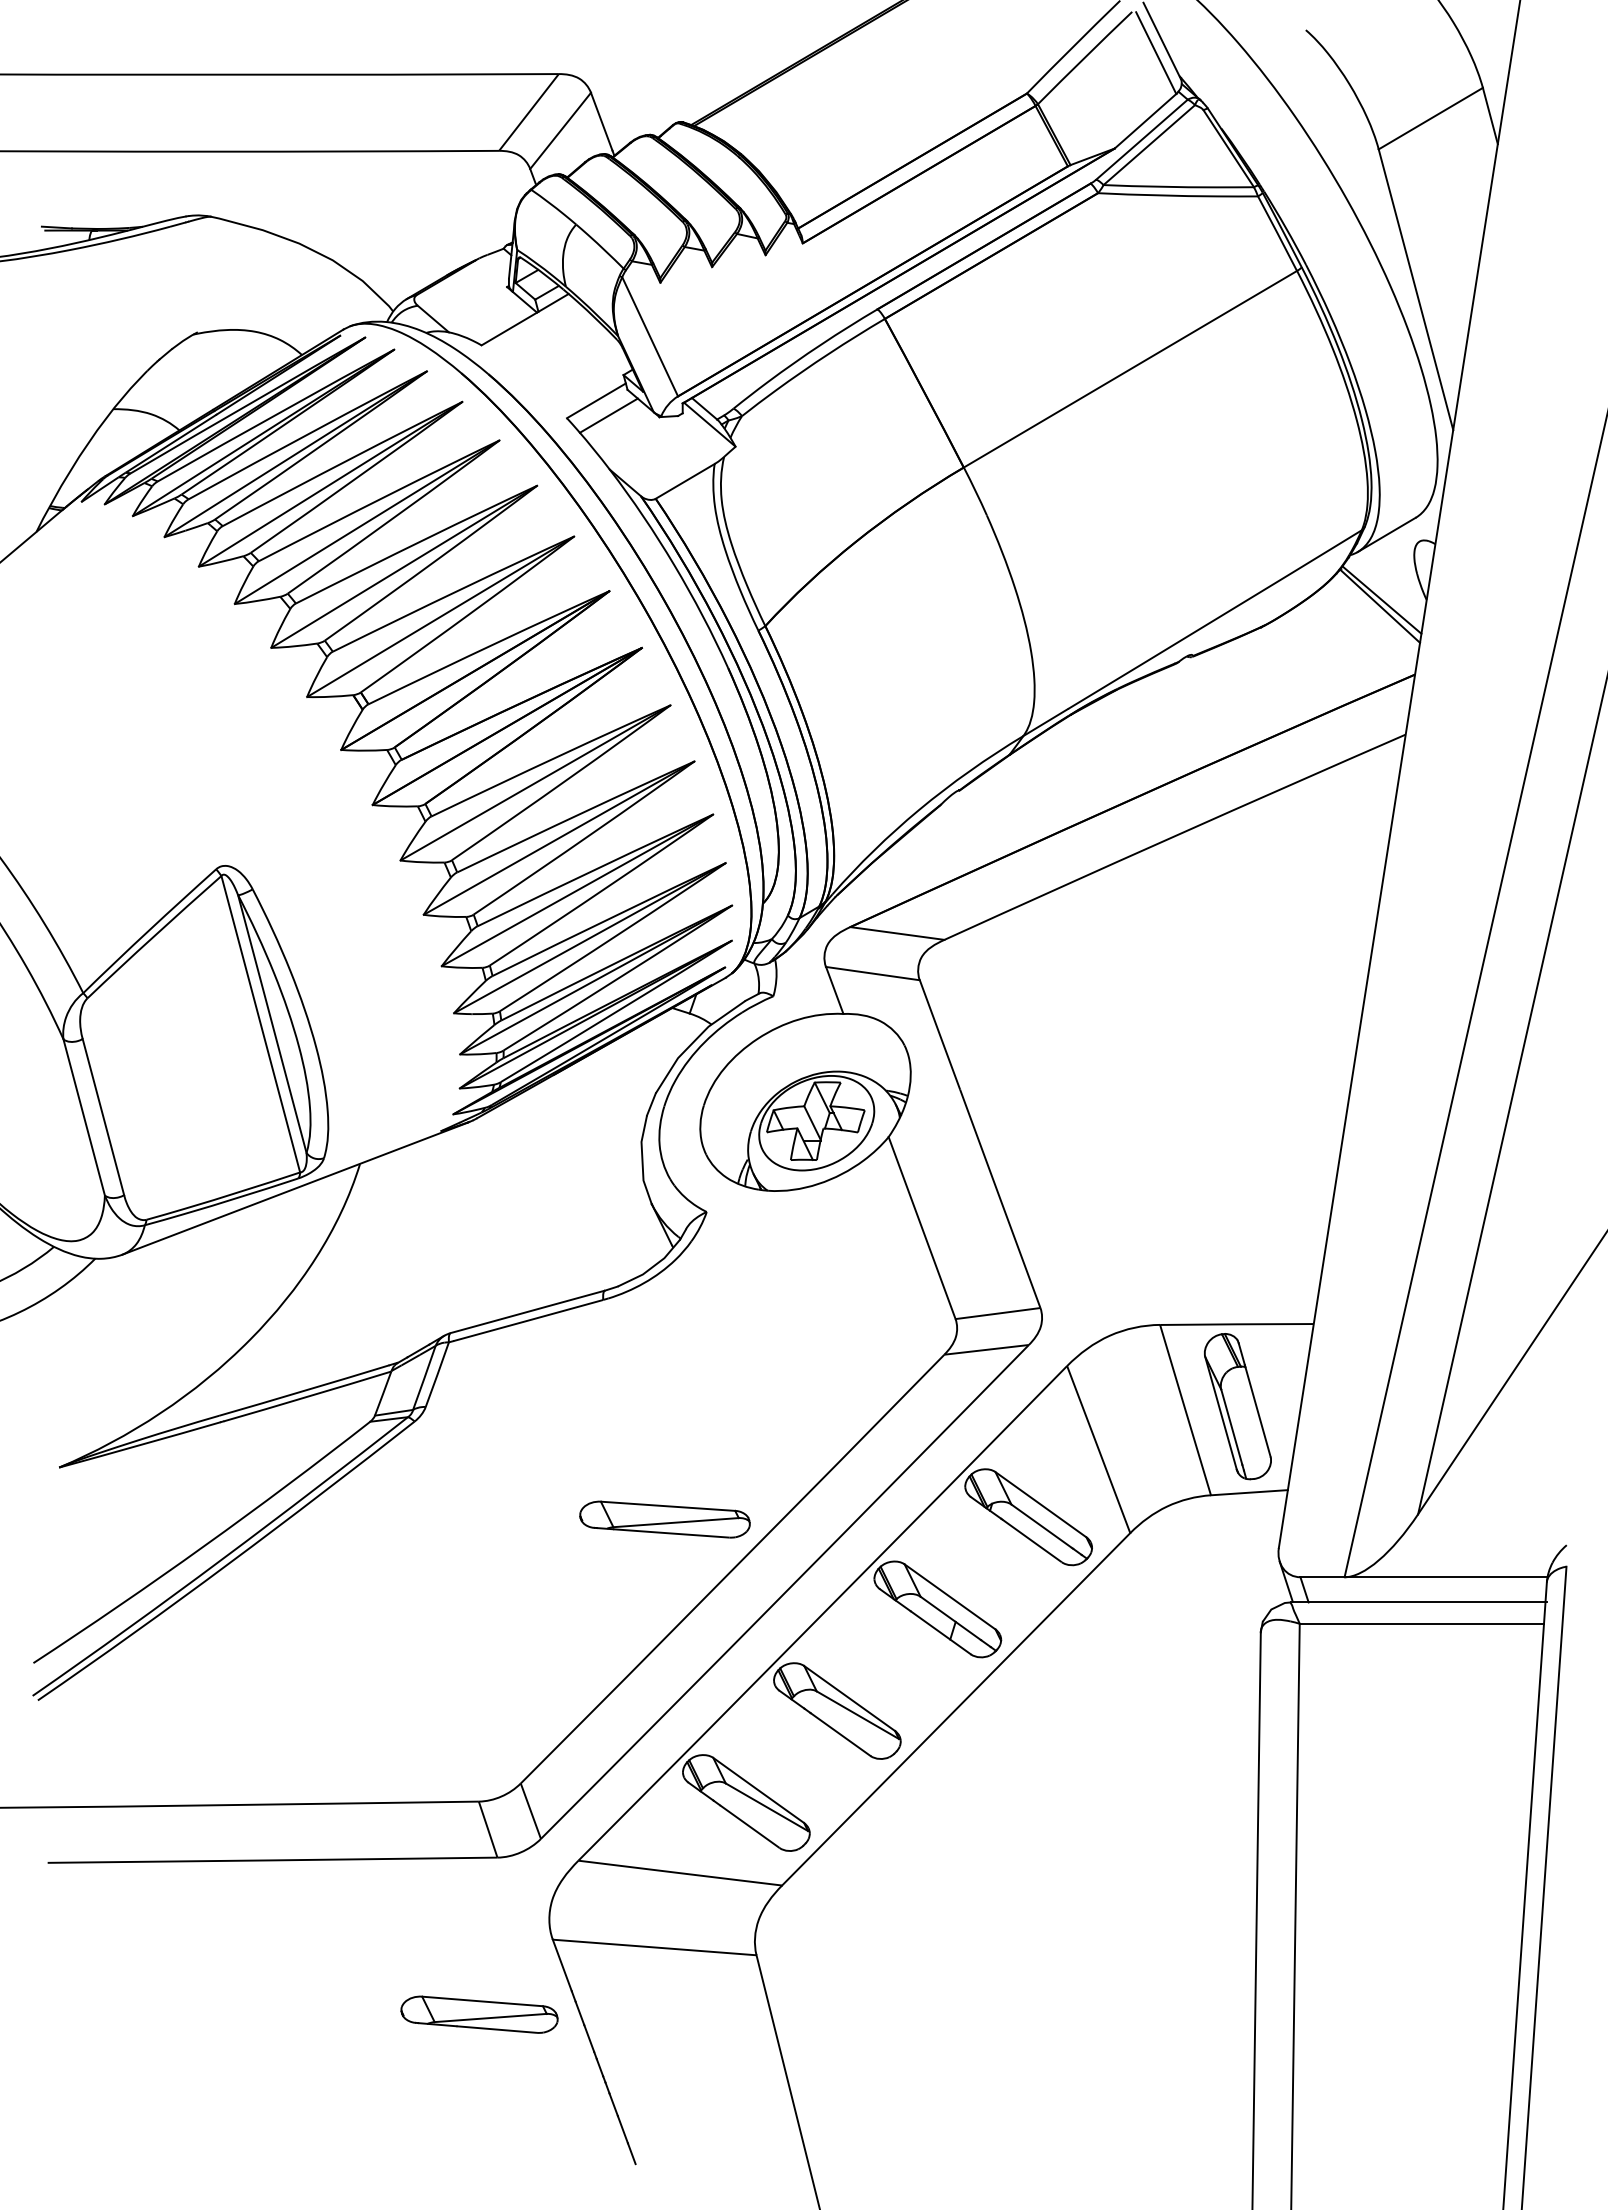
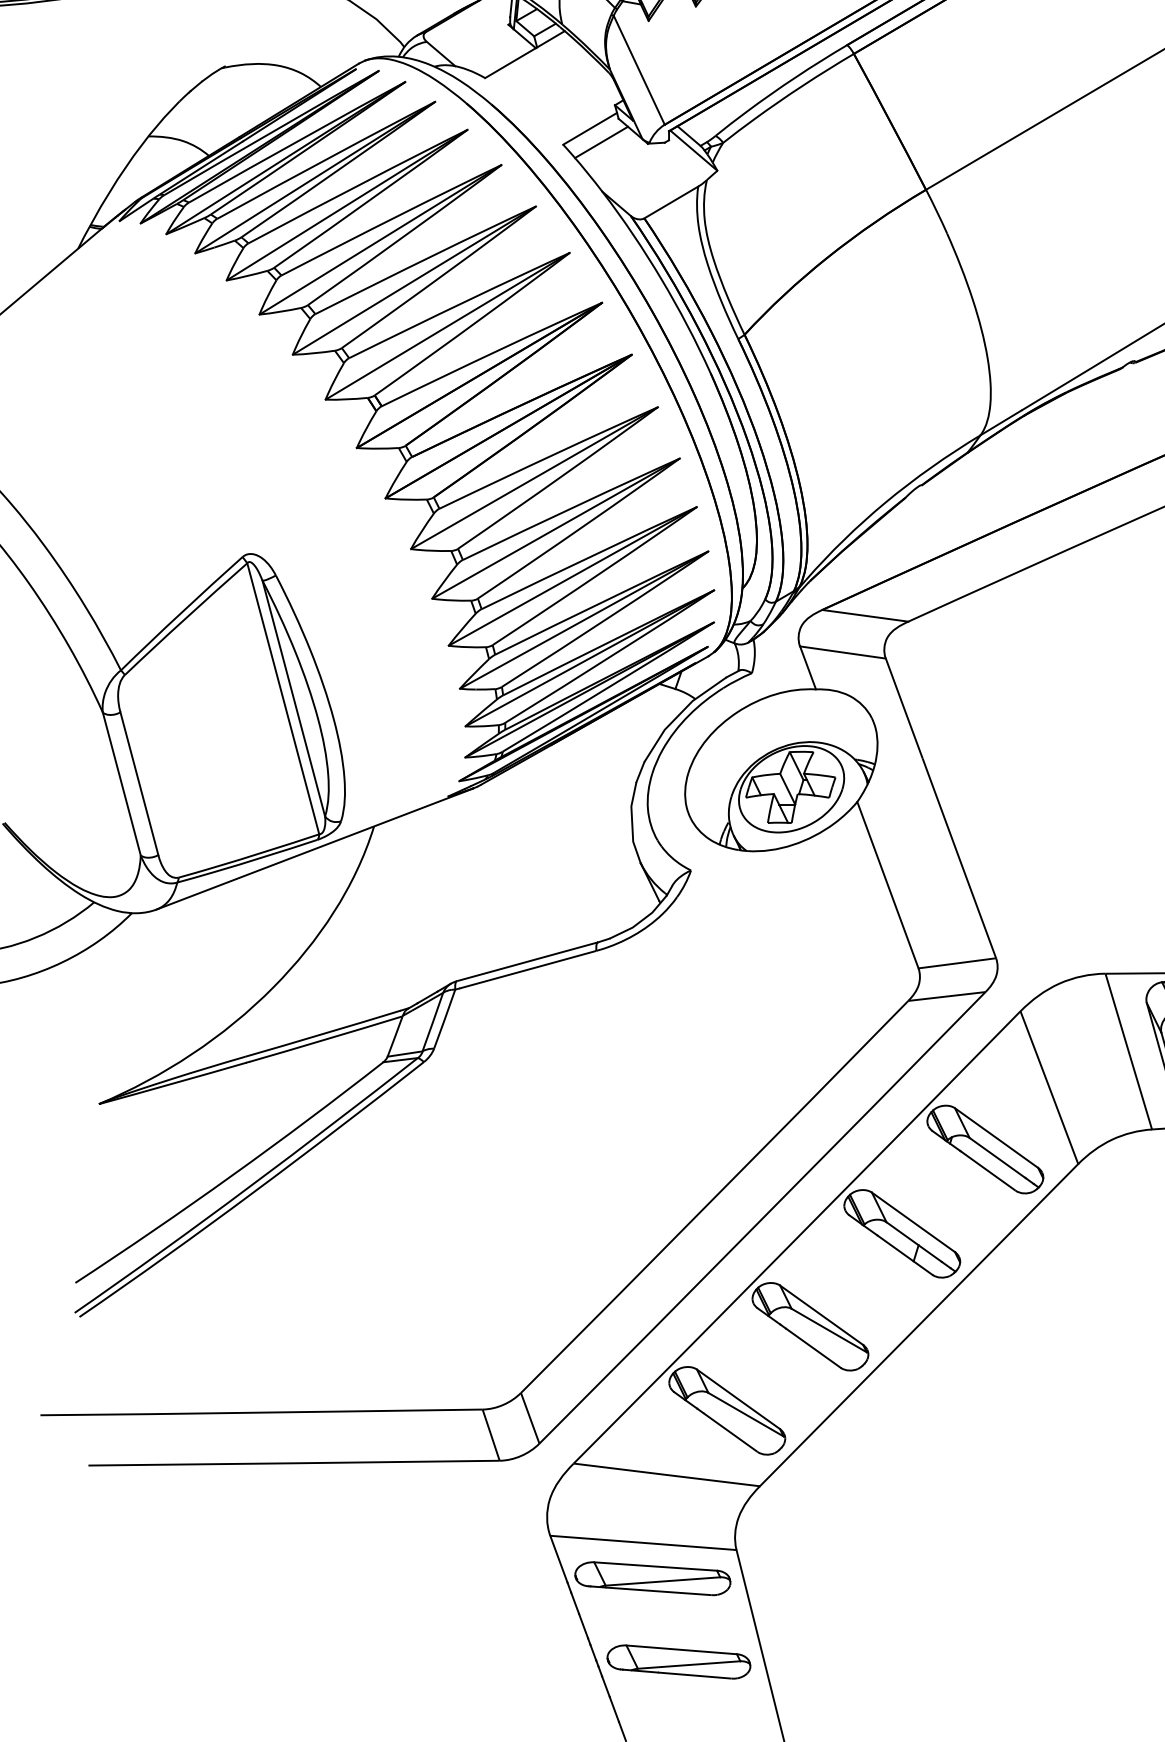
part: (664, 1519) -> (652, 1578), moved
part: (479, 2014) -> (678, 1661), moved

